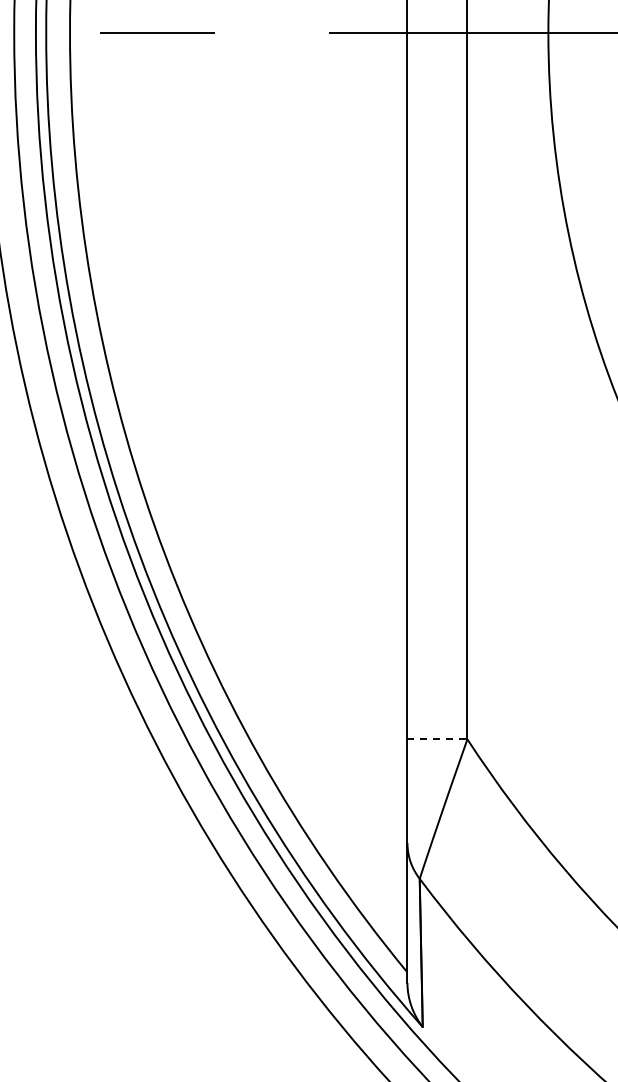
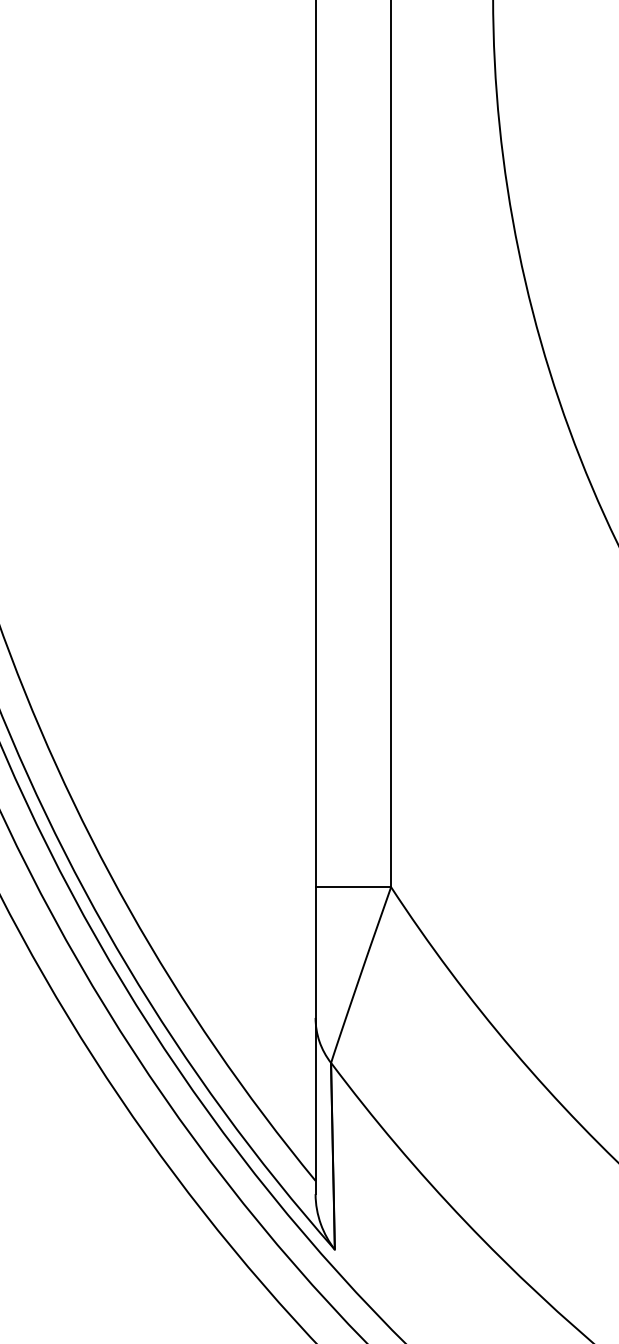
line: (437, 739) -> (353, 887), dashed -> solid

